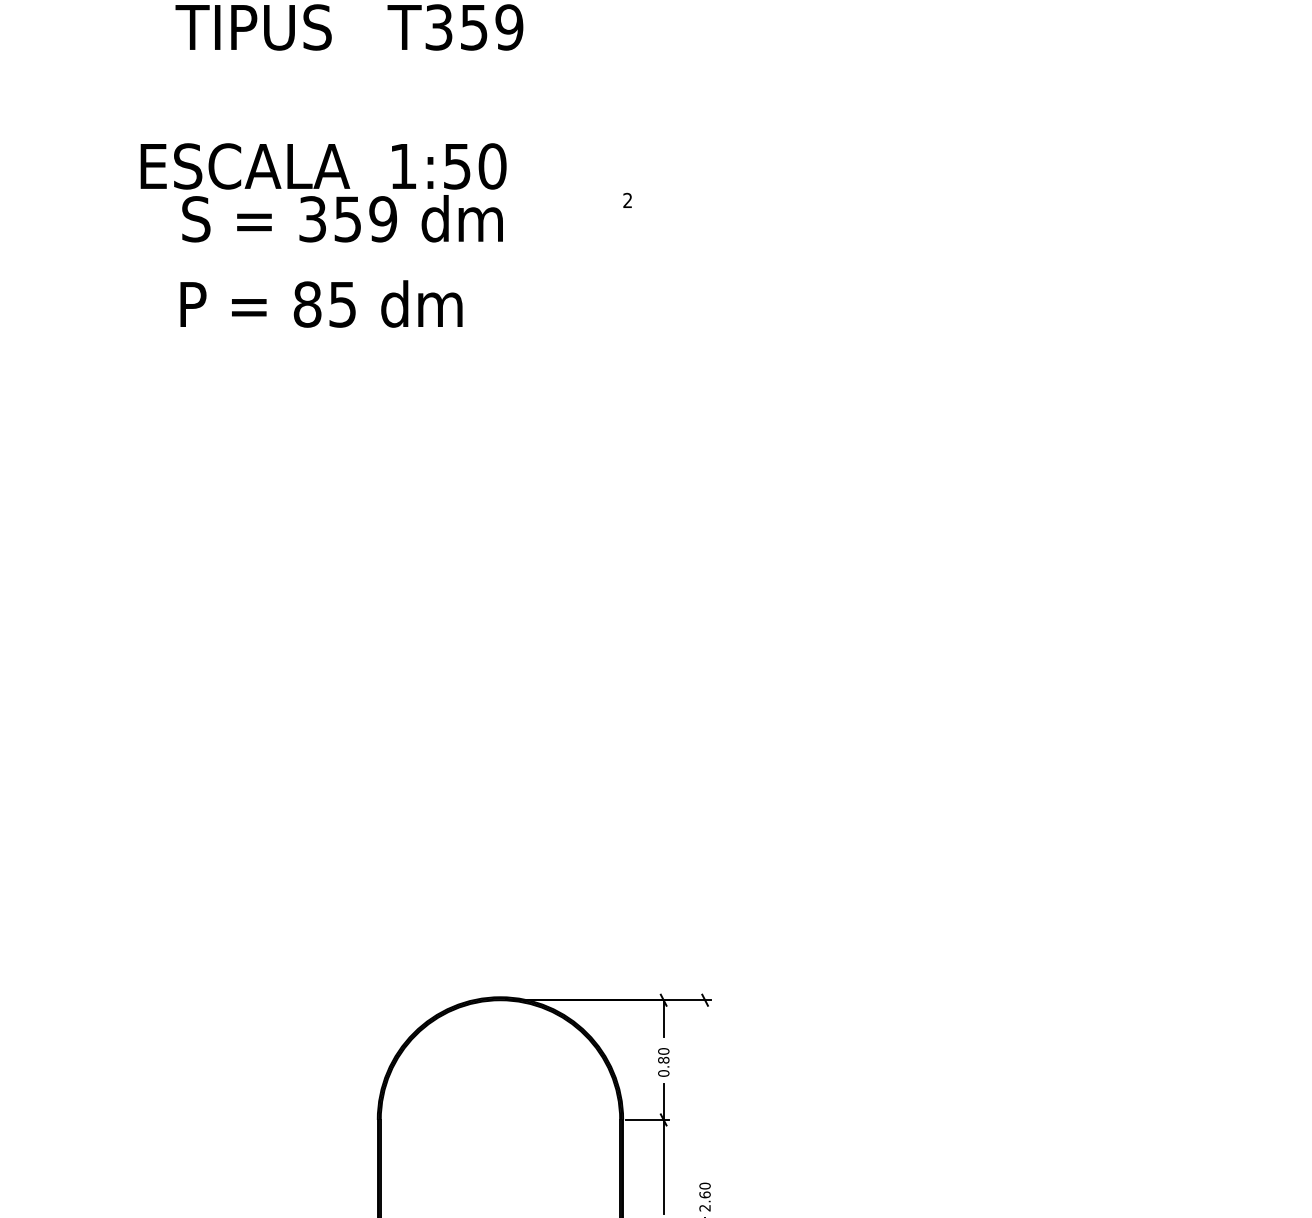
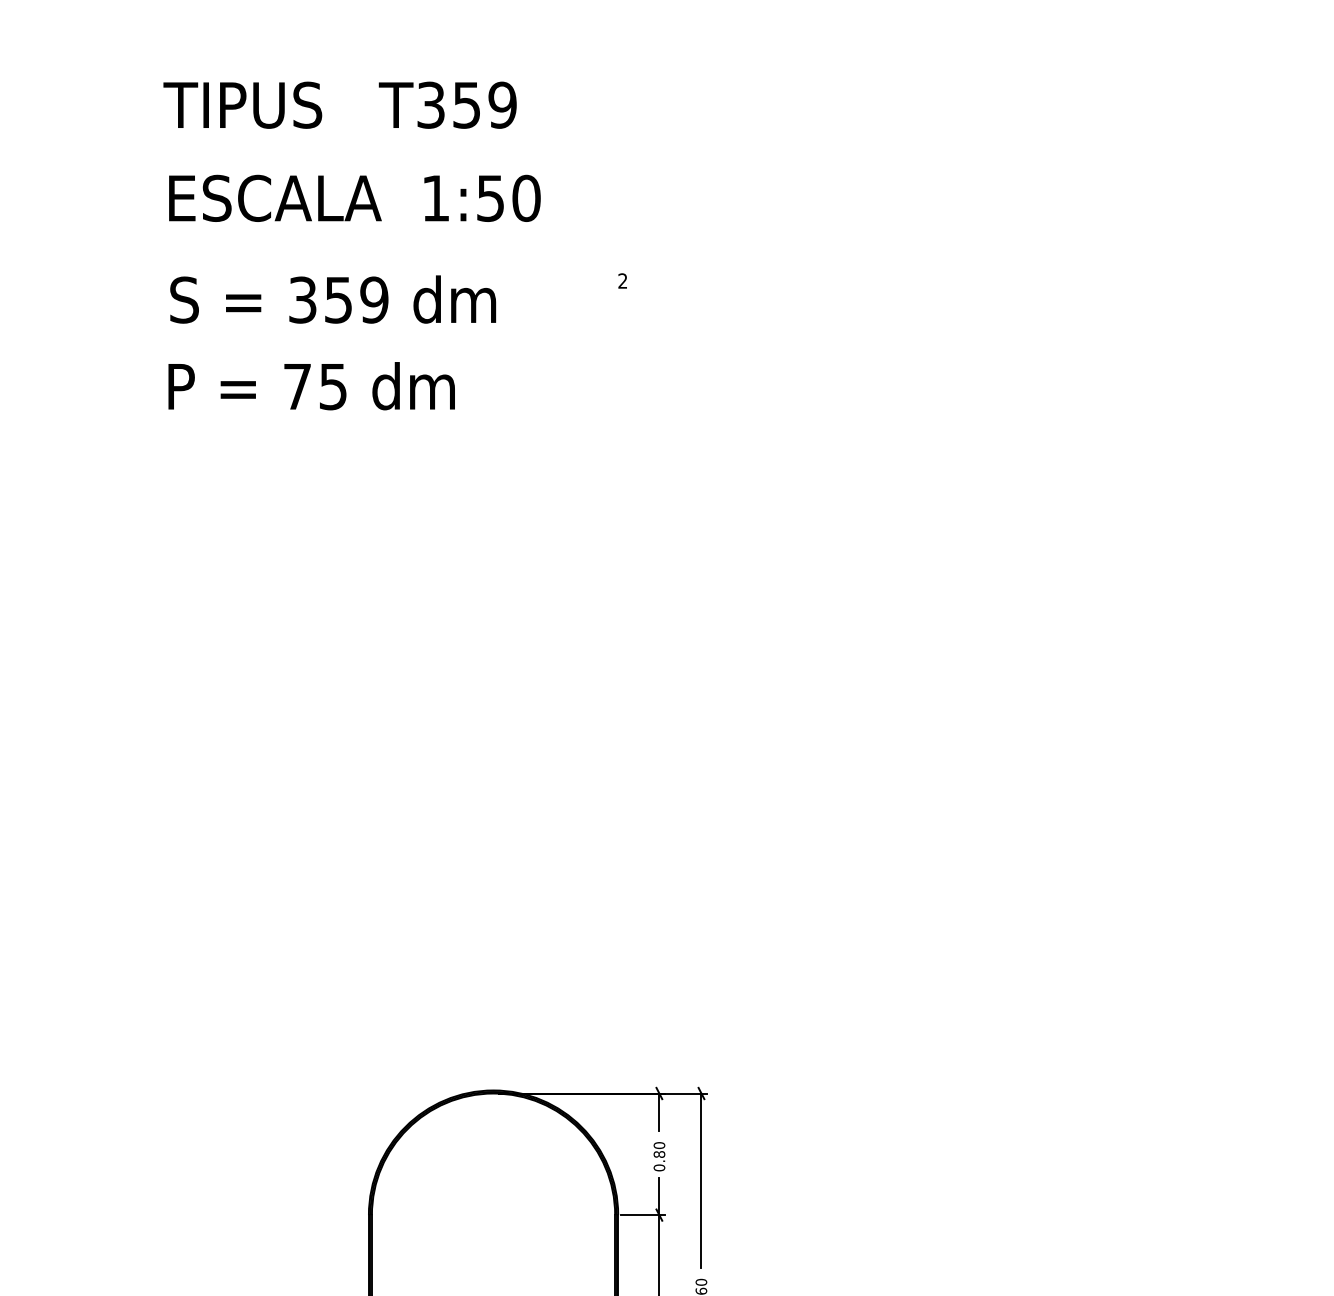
text: (323, 165) -> (354, 197), moved
text: (307, 304) -> (297, 386), 85 -> 75
line: (705, 1085) -> (701, 1180), added

